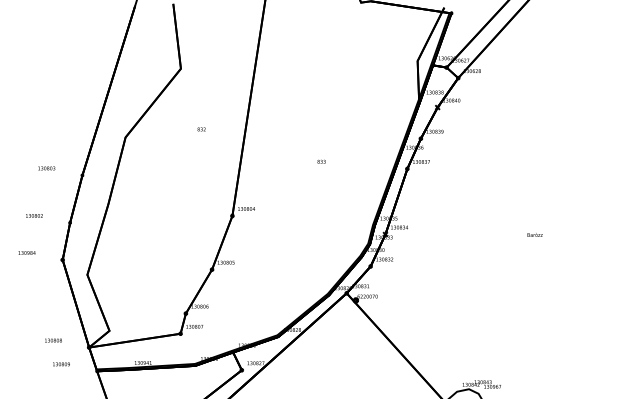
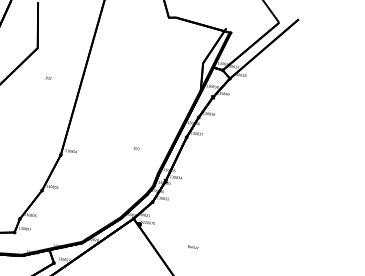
text: (201, 129) -> (48, 78), moved
text: (321, 161) -> (136, 148), moved
text: (534, 234) -> (192, 246), moved

